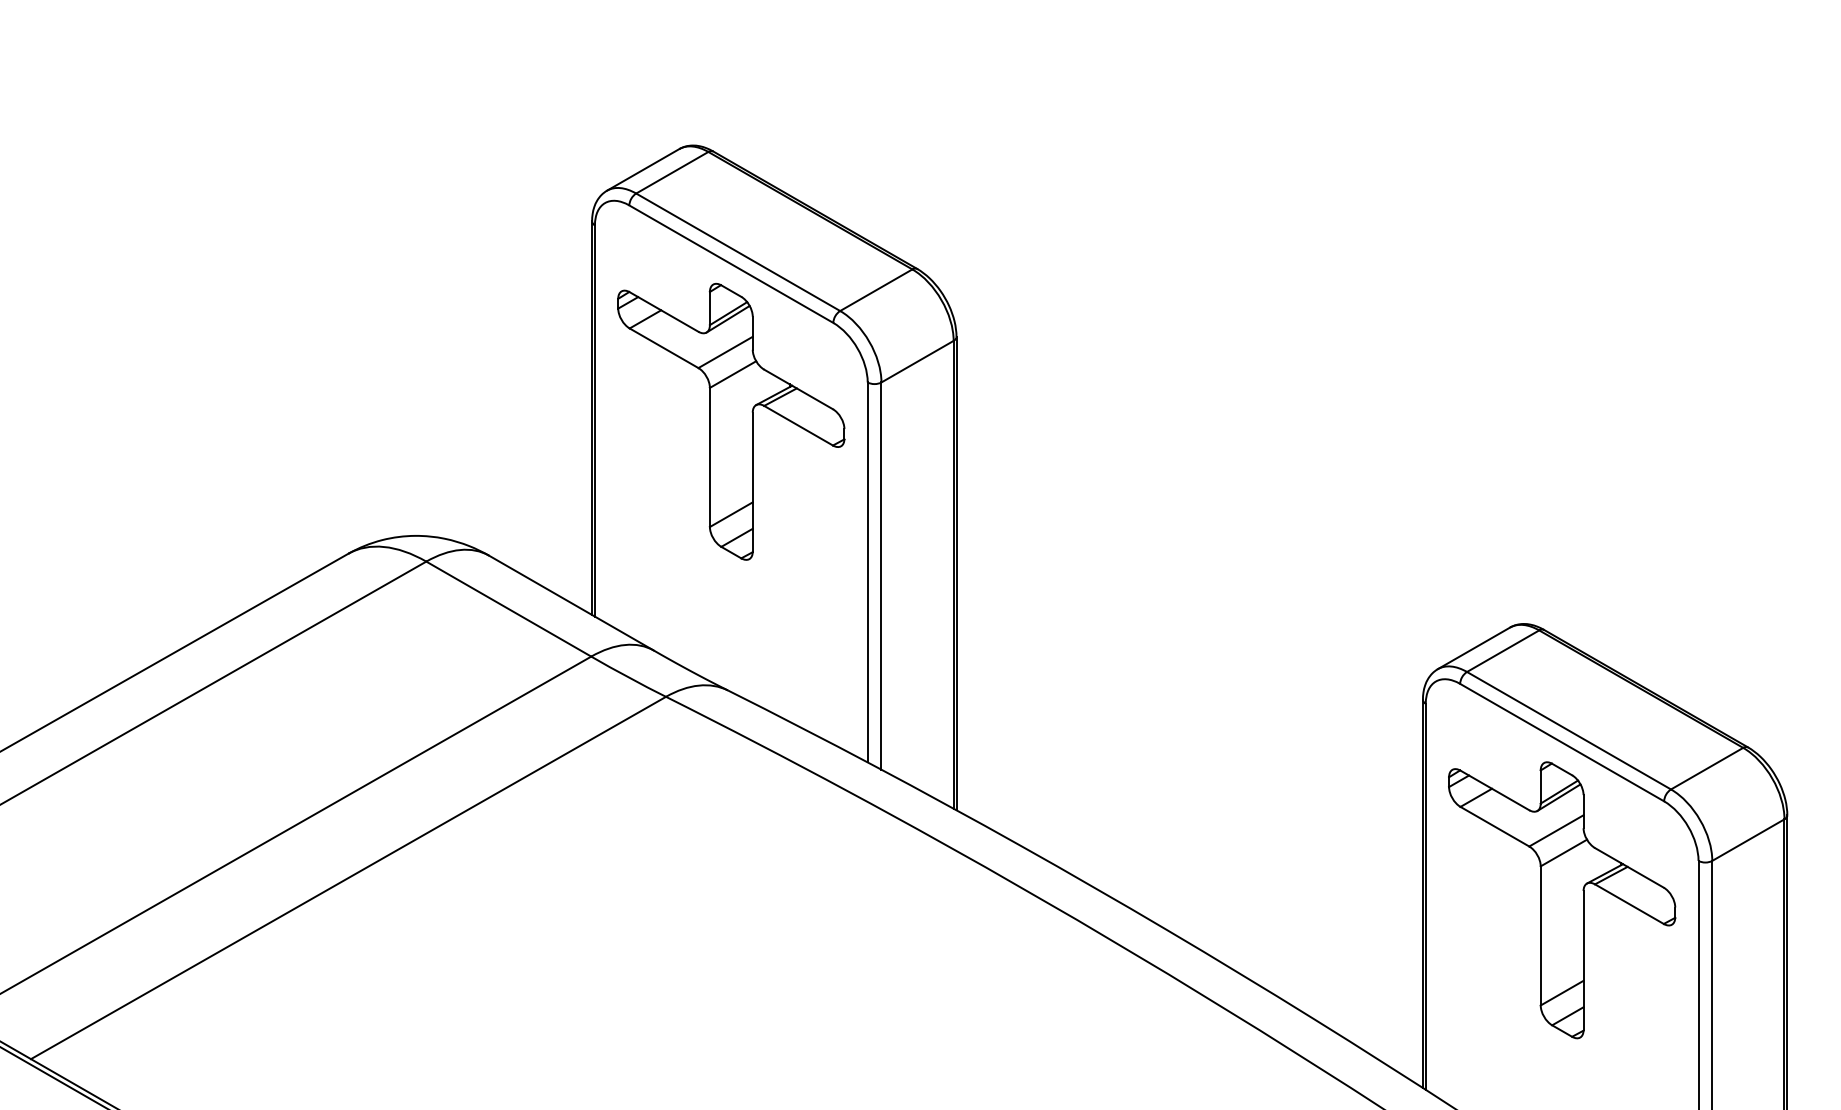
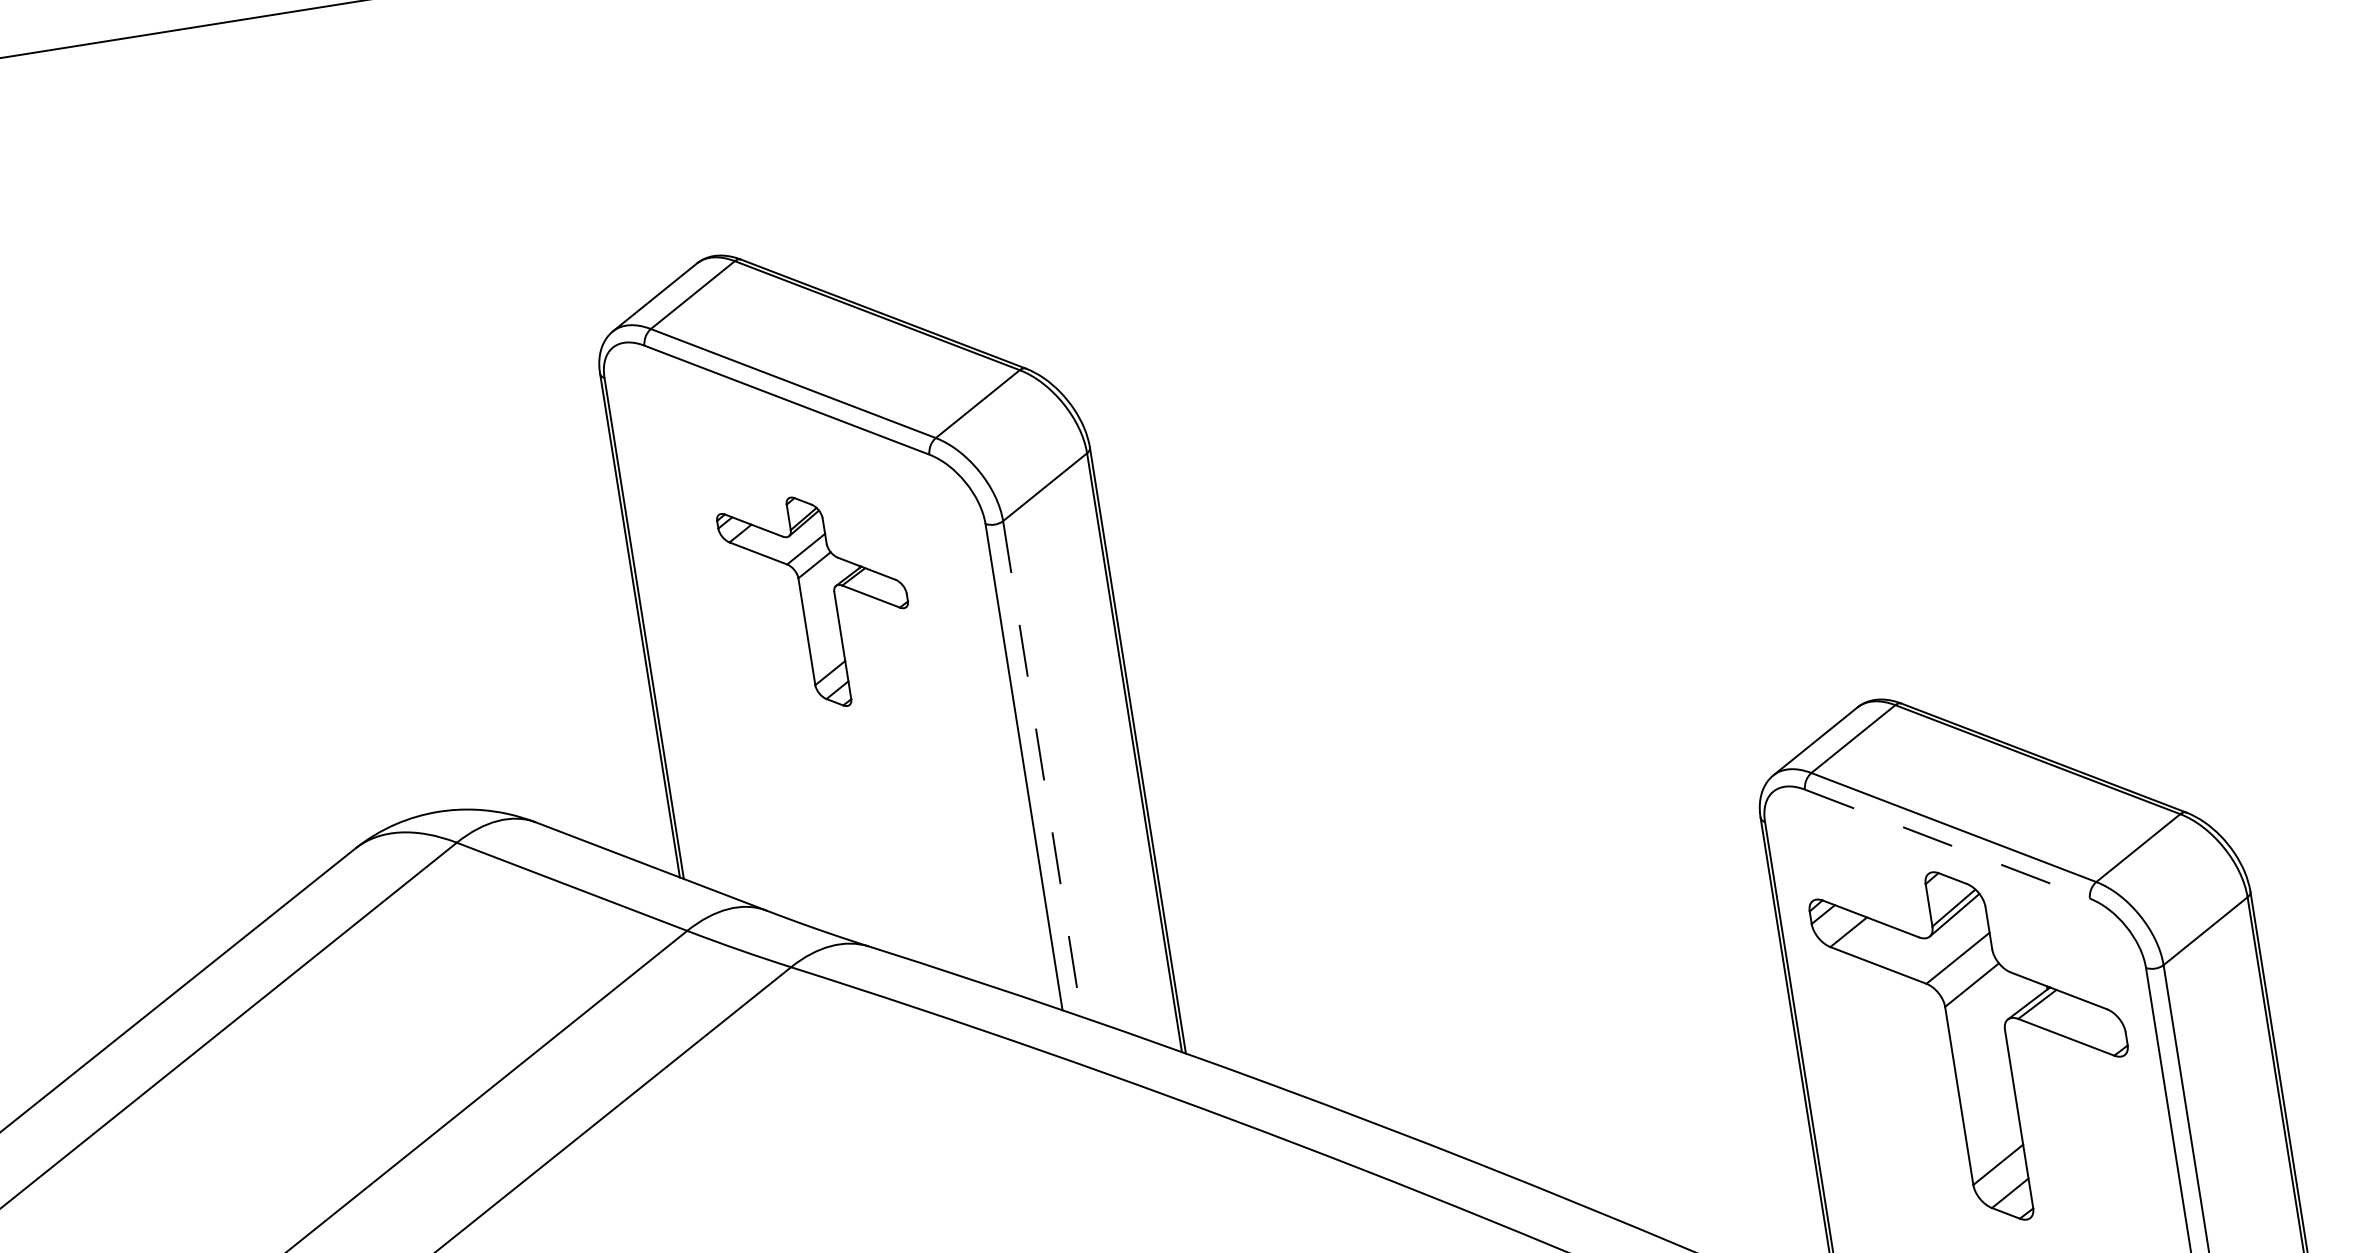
part: (731, 421) -> (819, 601), size x0.6
line: (881, 576) -> (1042, 769), solid -> dashed
line: (1562, 742) -> (1947, 843), solid -> dashed

